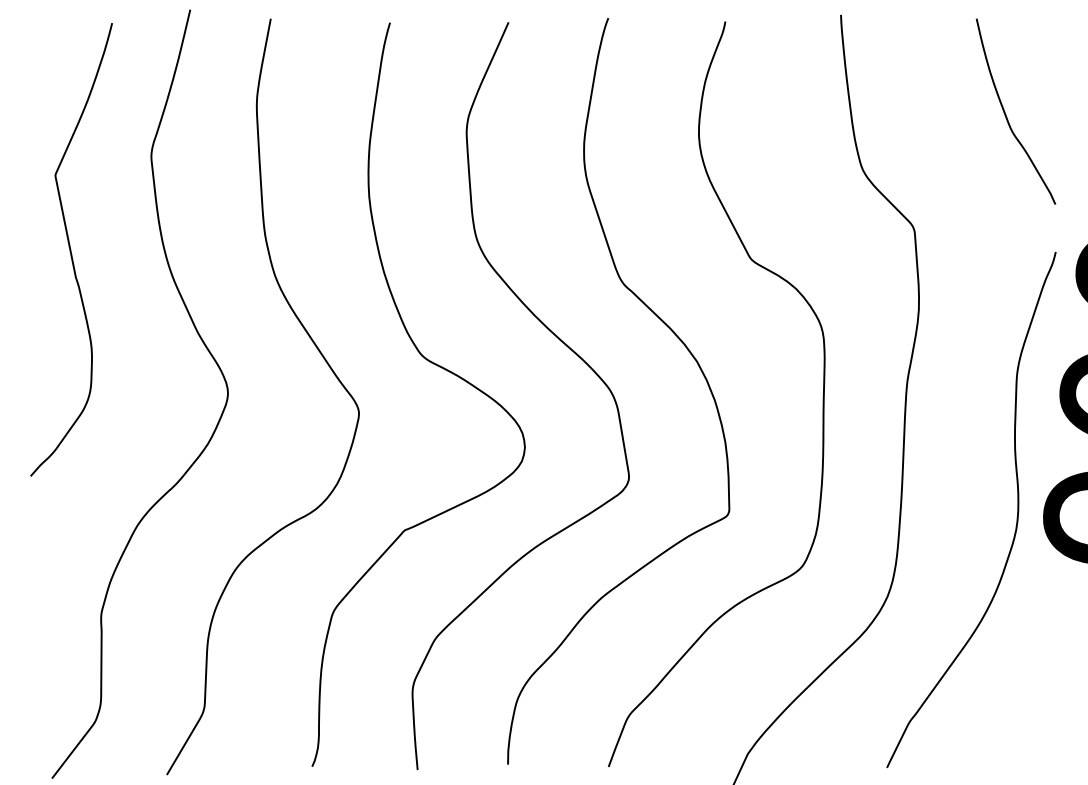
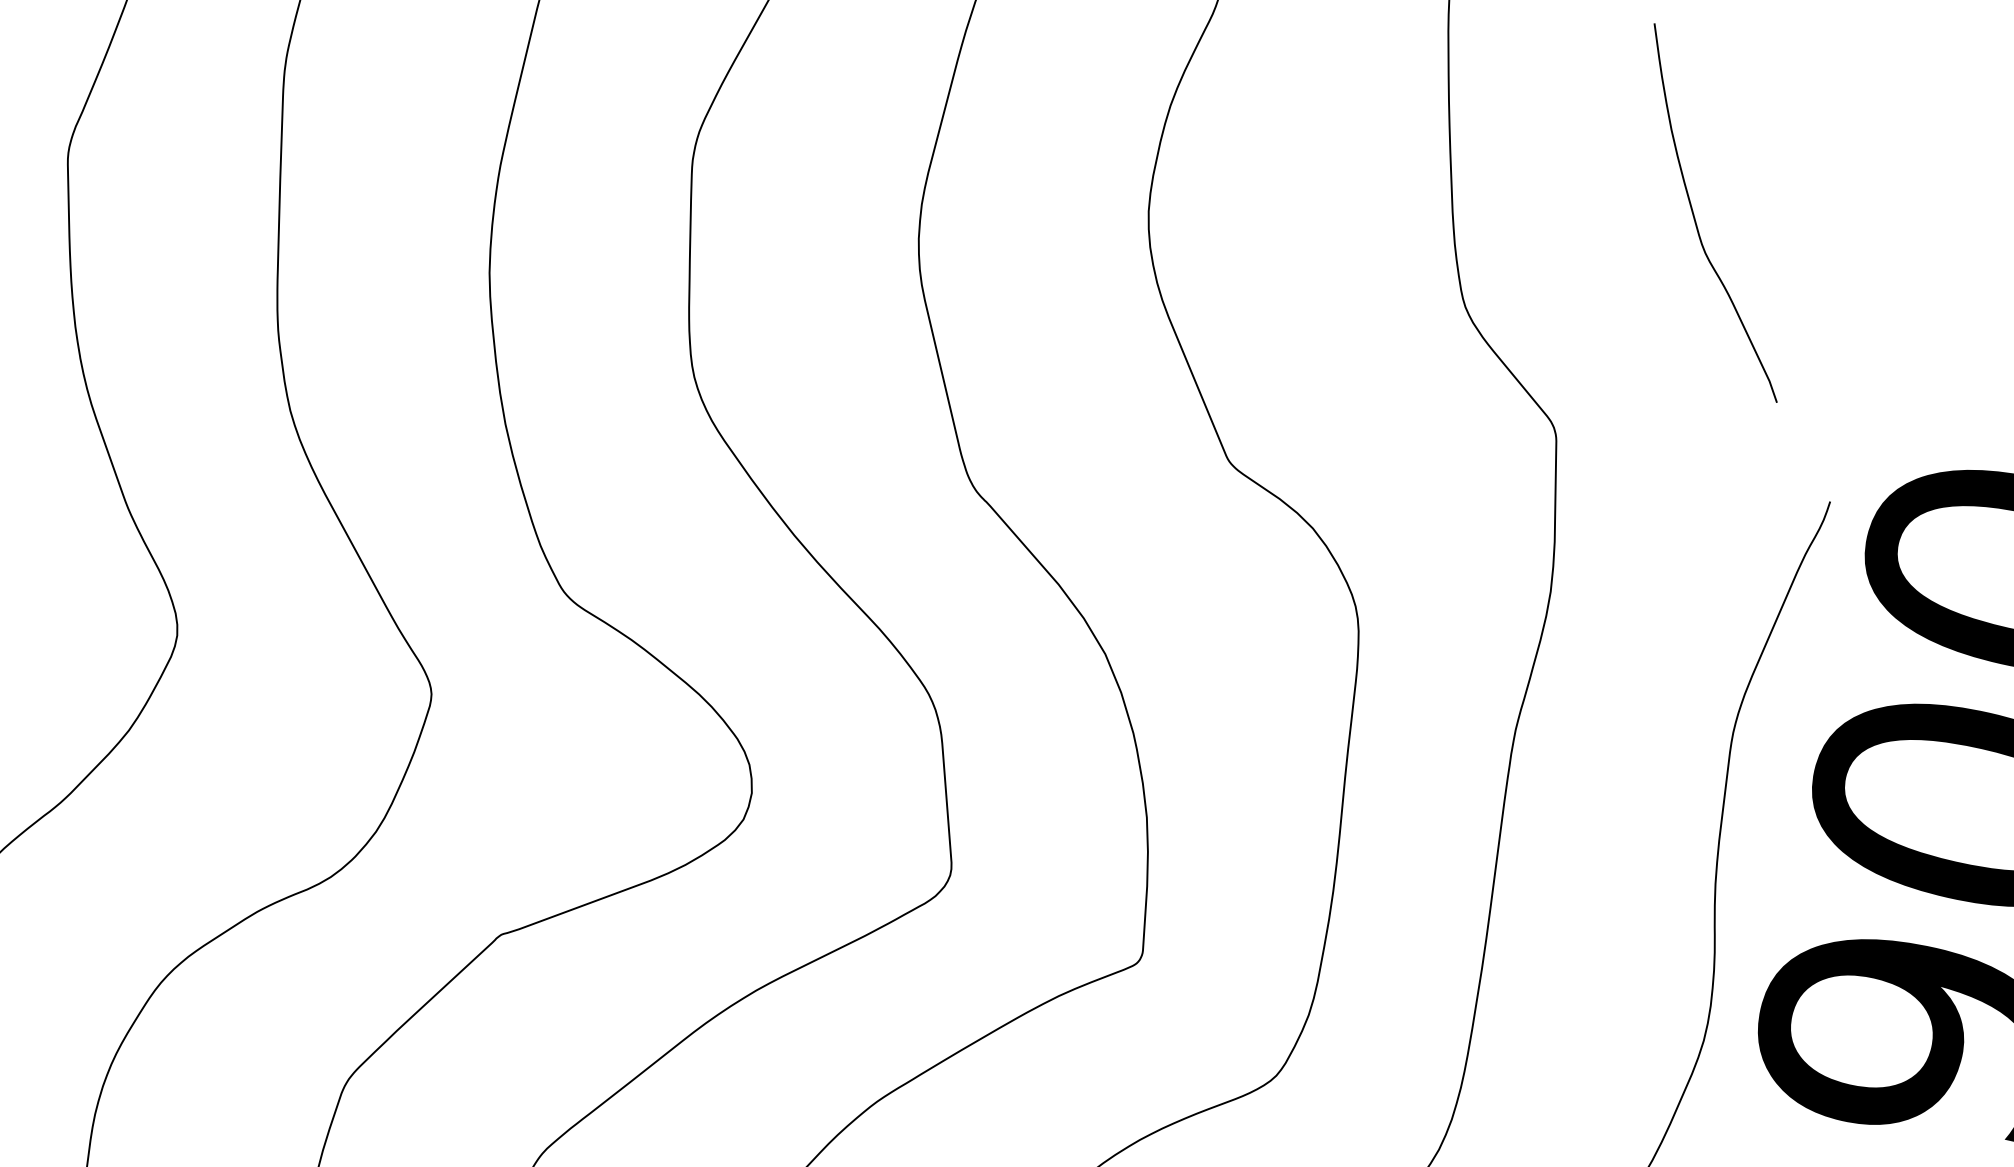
curve: (1006, 114) -> (1696, 217), moved

